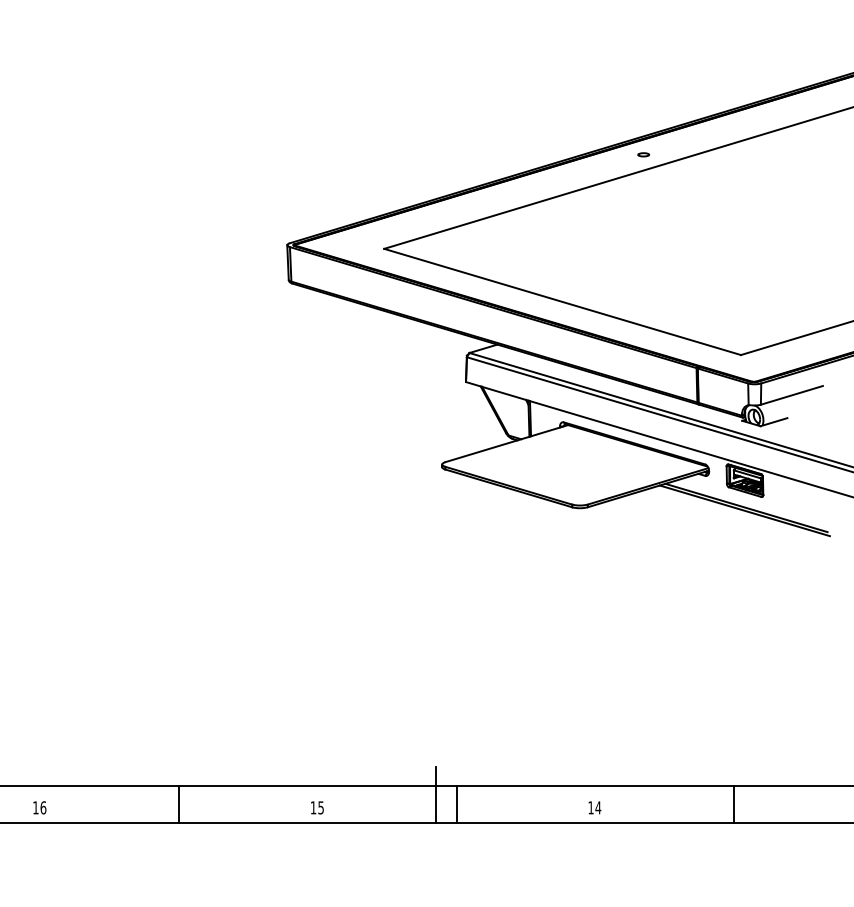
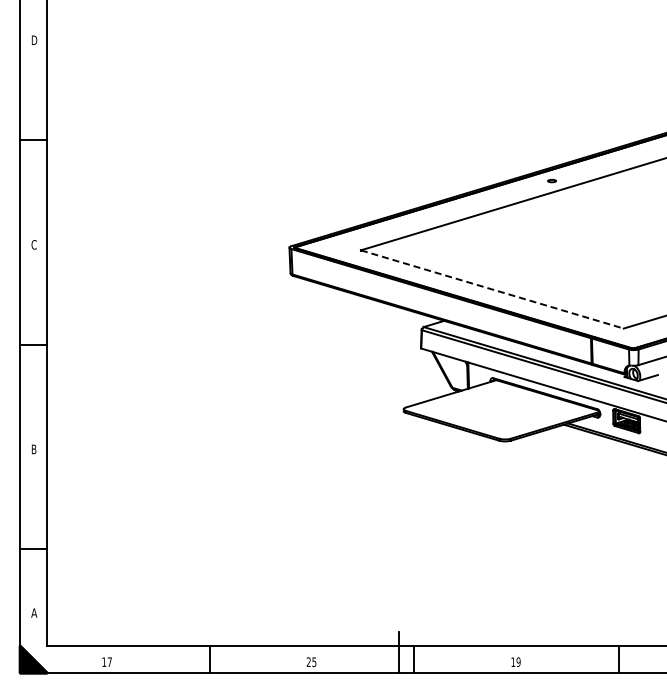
line: (562, 302) -> (492, 289), solid -> dashed
text: (43, 806) -> (109, 661), 16 -> 17
text: (313, 806) -> (308, 661), 15 -> 25
text: (598, 806) -> (518, 661), 14 -> 19

